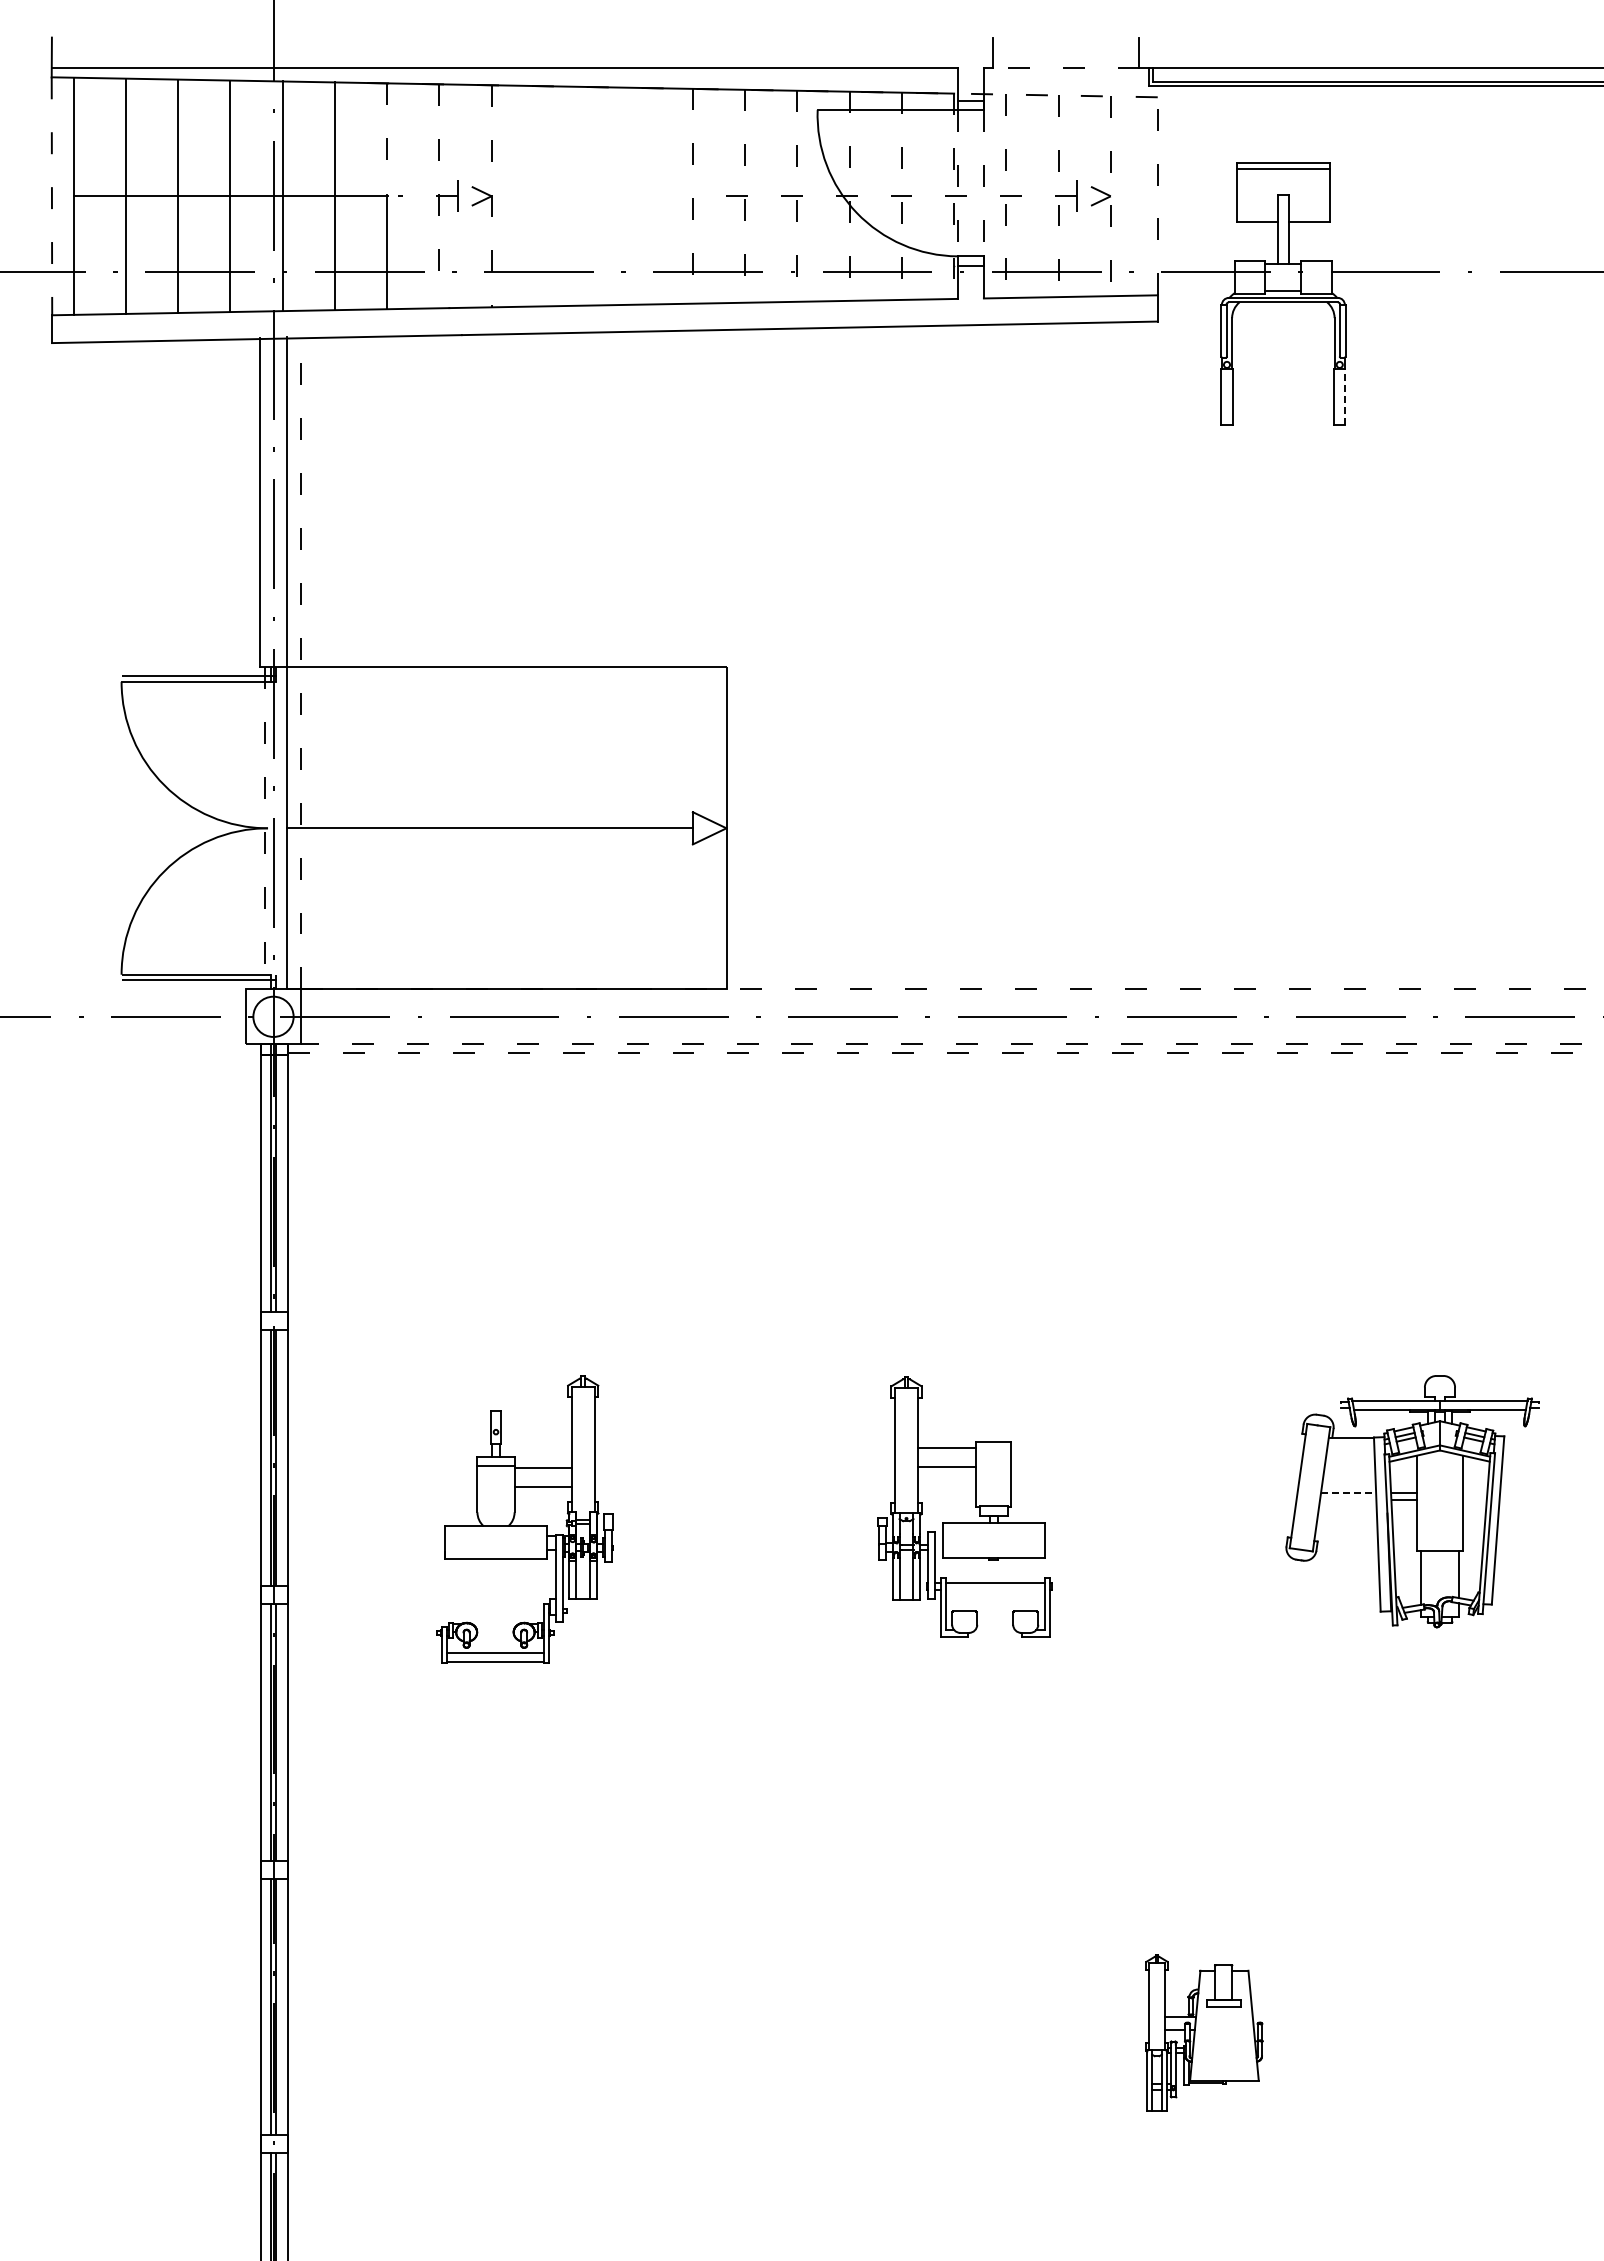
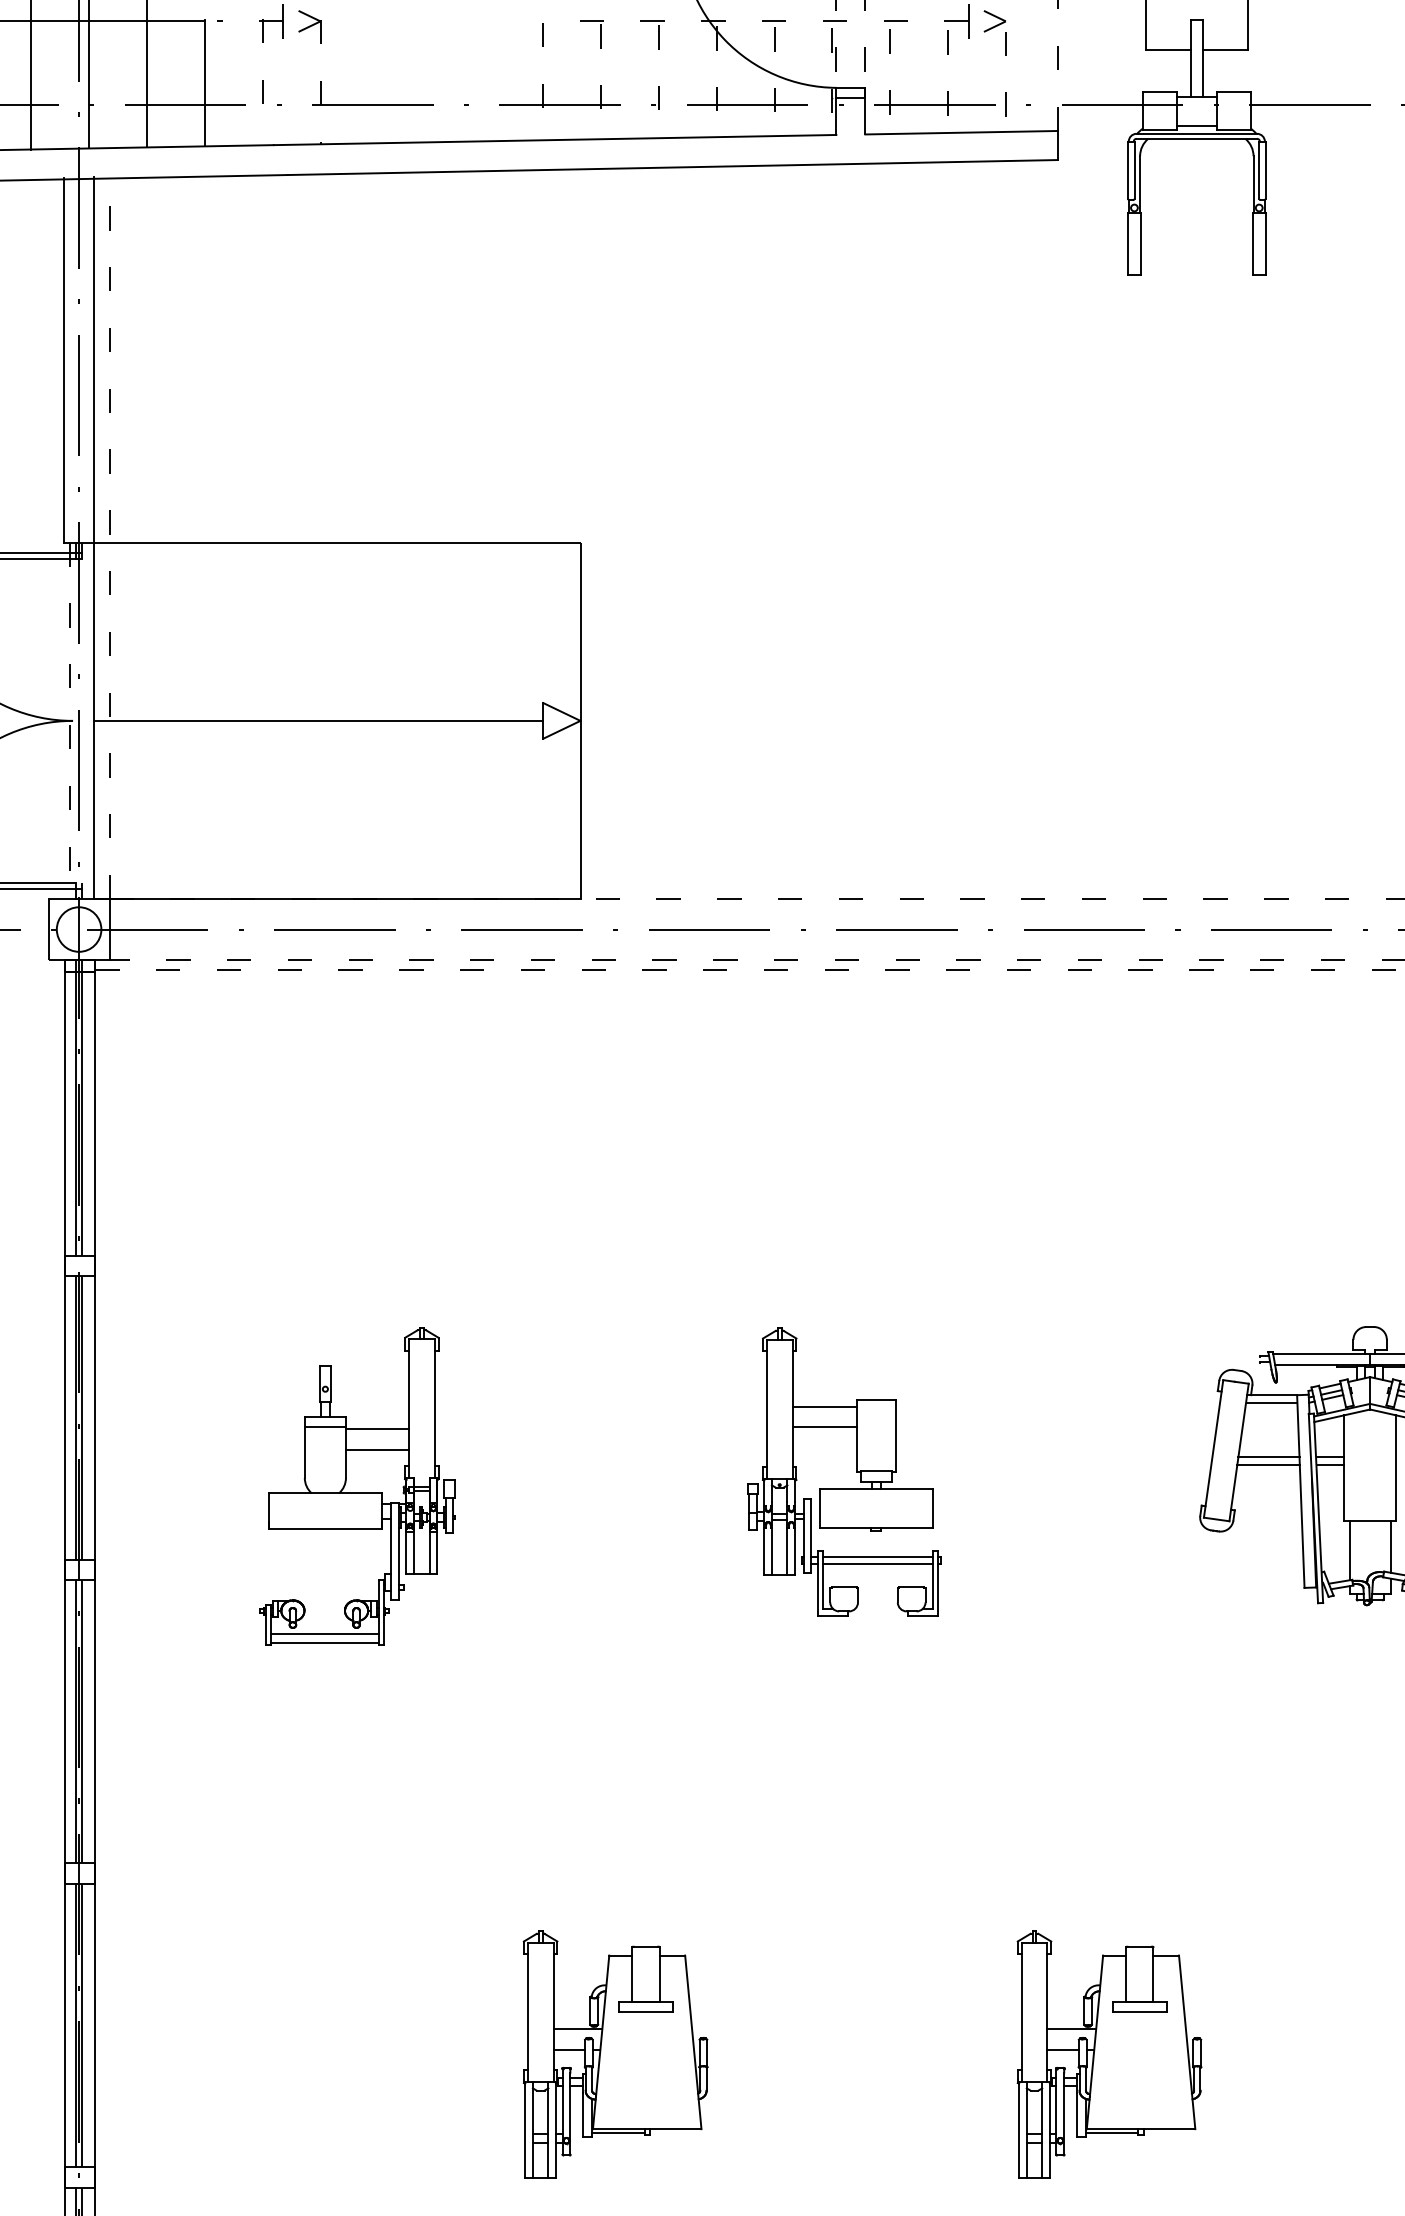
line: (1345, 396) -> (1265, 242), dashed -> solid
line: (1351, 1444) -> (1272, 1402), added
line: (1348, 1493) -> (1268, 1457), dashed -> solid
line: (1347, 1500) -> (1267, 1464), added
line: (994, 1590) -> (877, 1564), added
part: (758, 2033) -> (615, 2054), added
part: (1204, 2033) -> (1109, 2054), size x1.43

